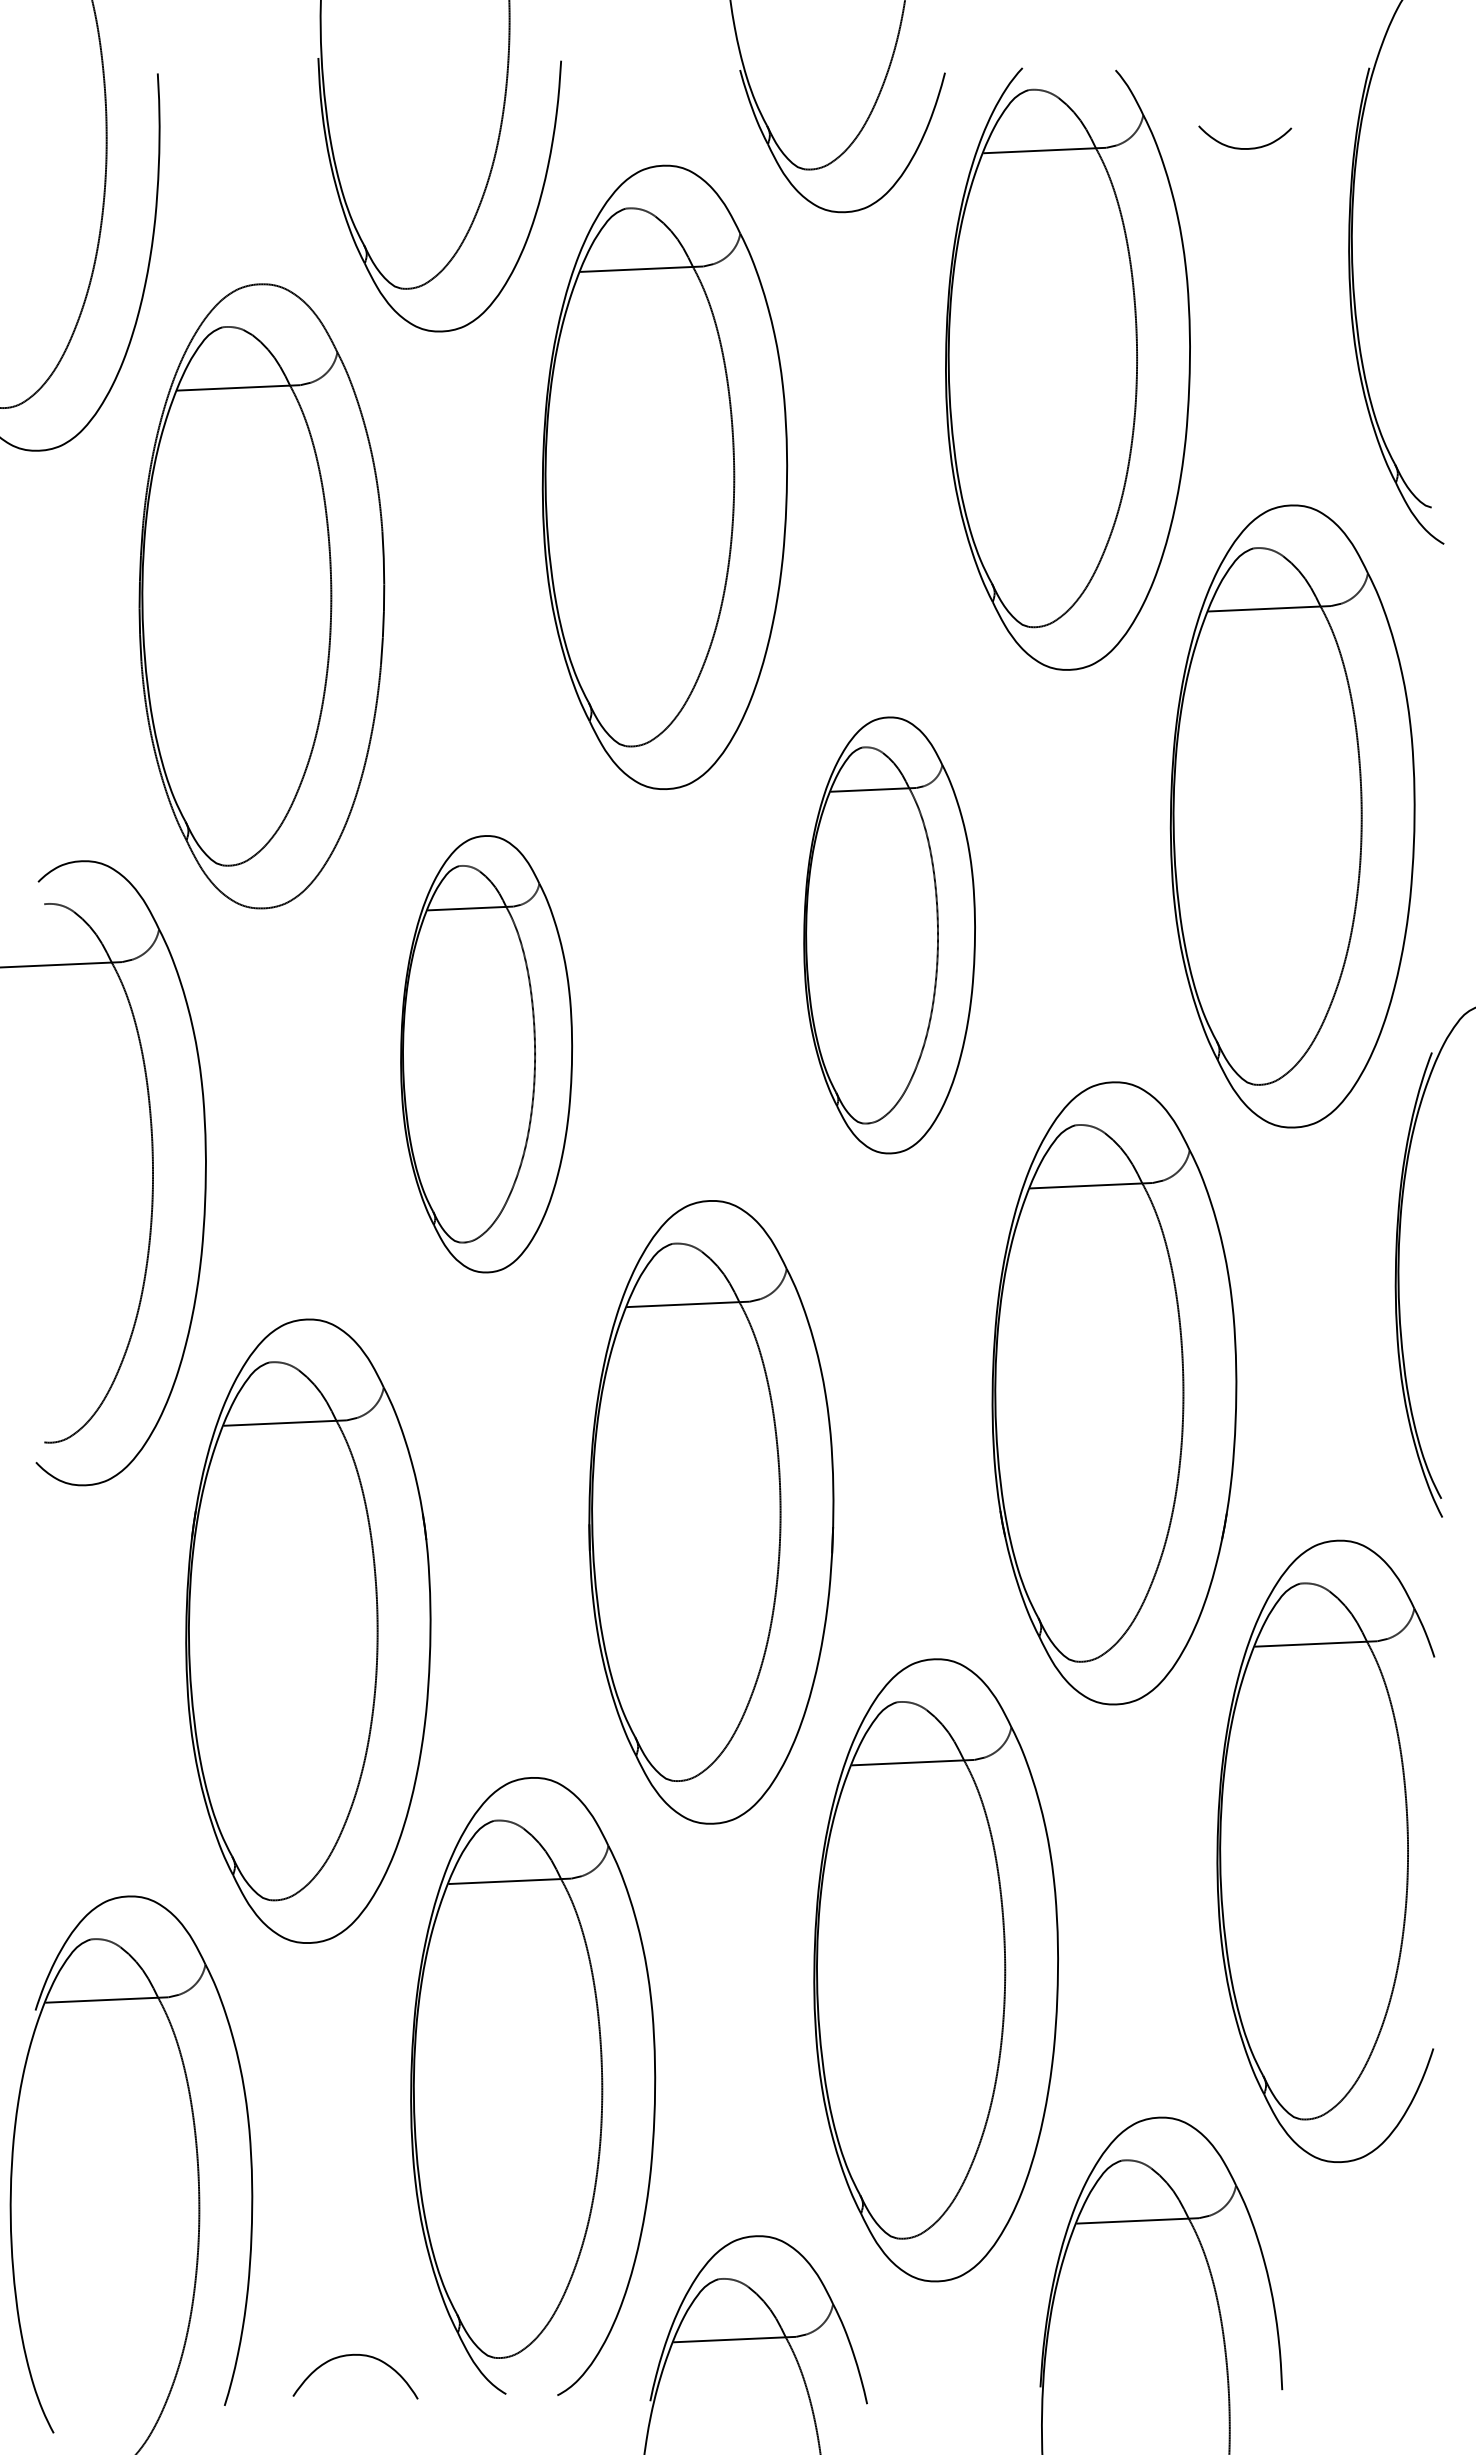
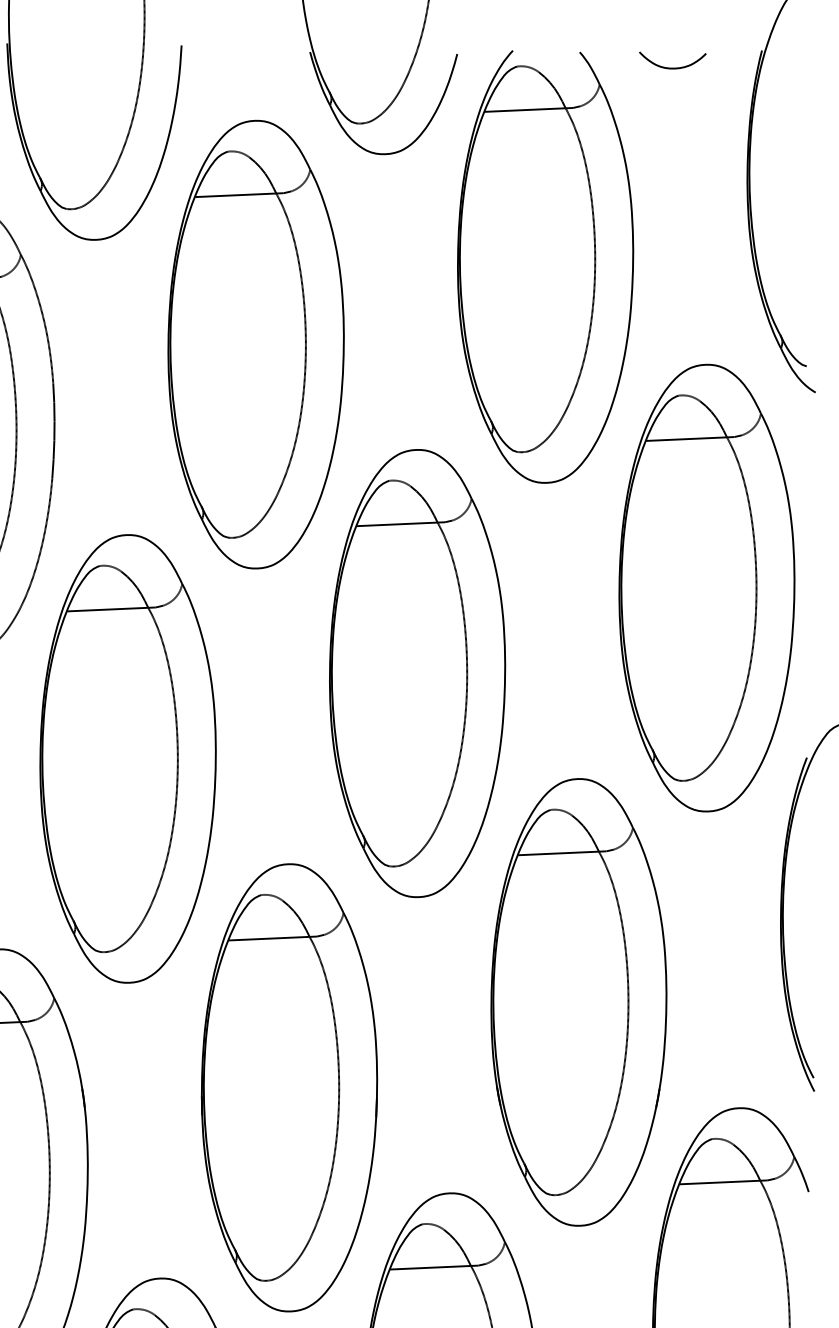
curve: (1245, 148) -> (673, 68), moved
part: (889, 935) -> (417, 673), size x1.43
part: (486, 1053) -> (128, 758), size x1.43

